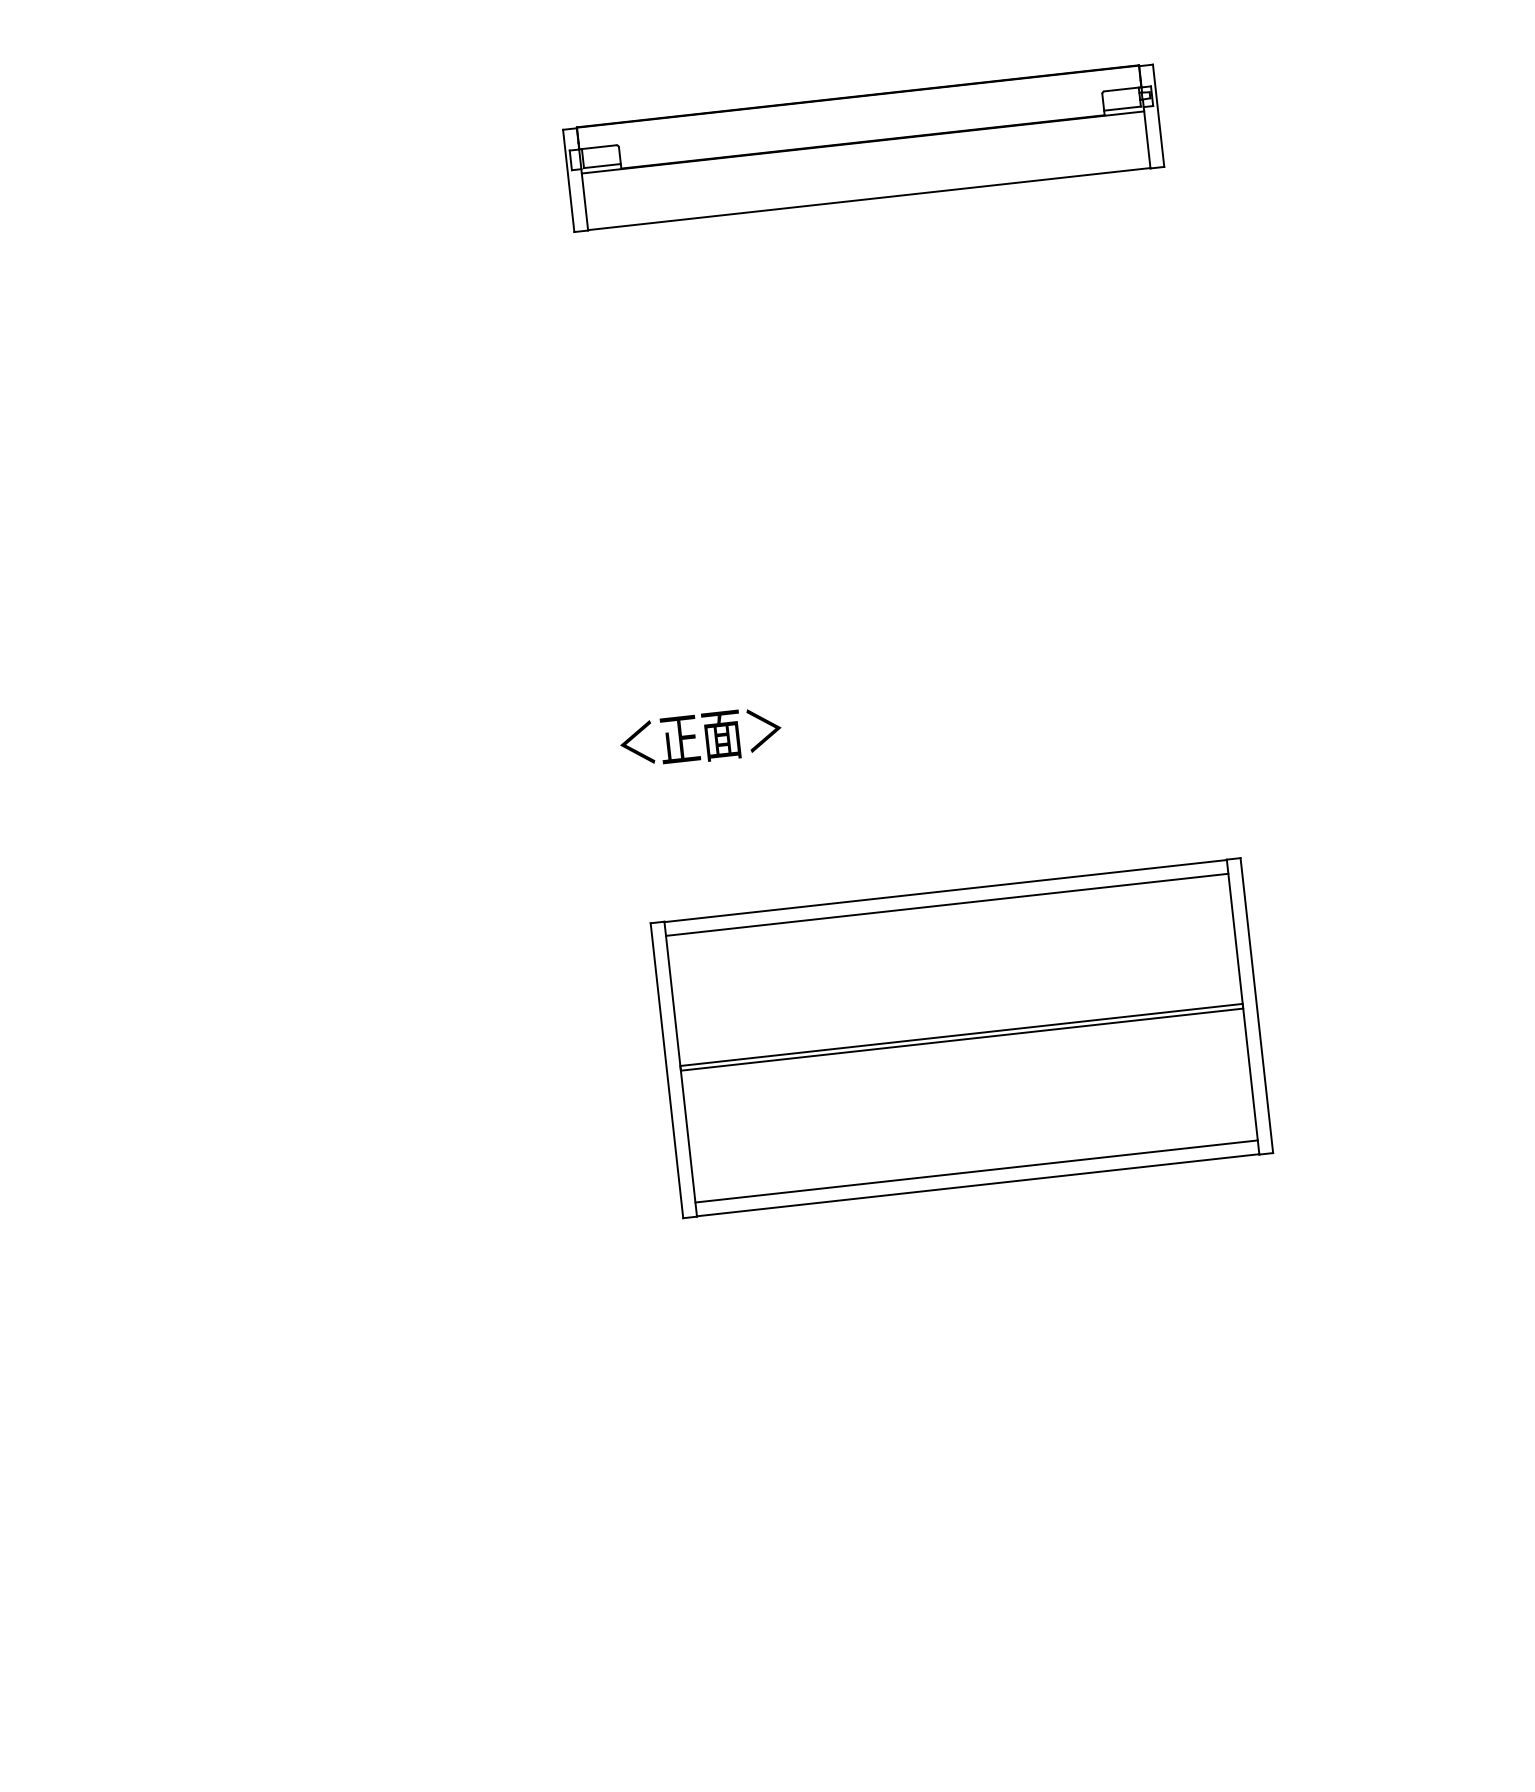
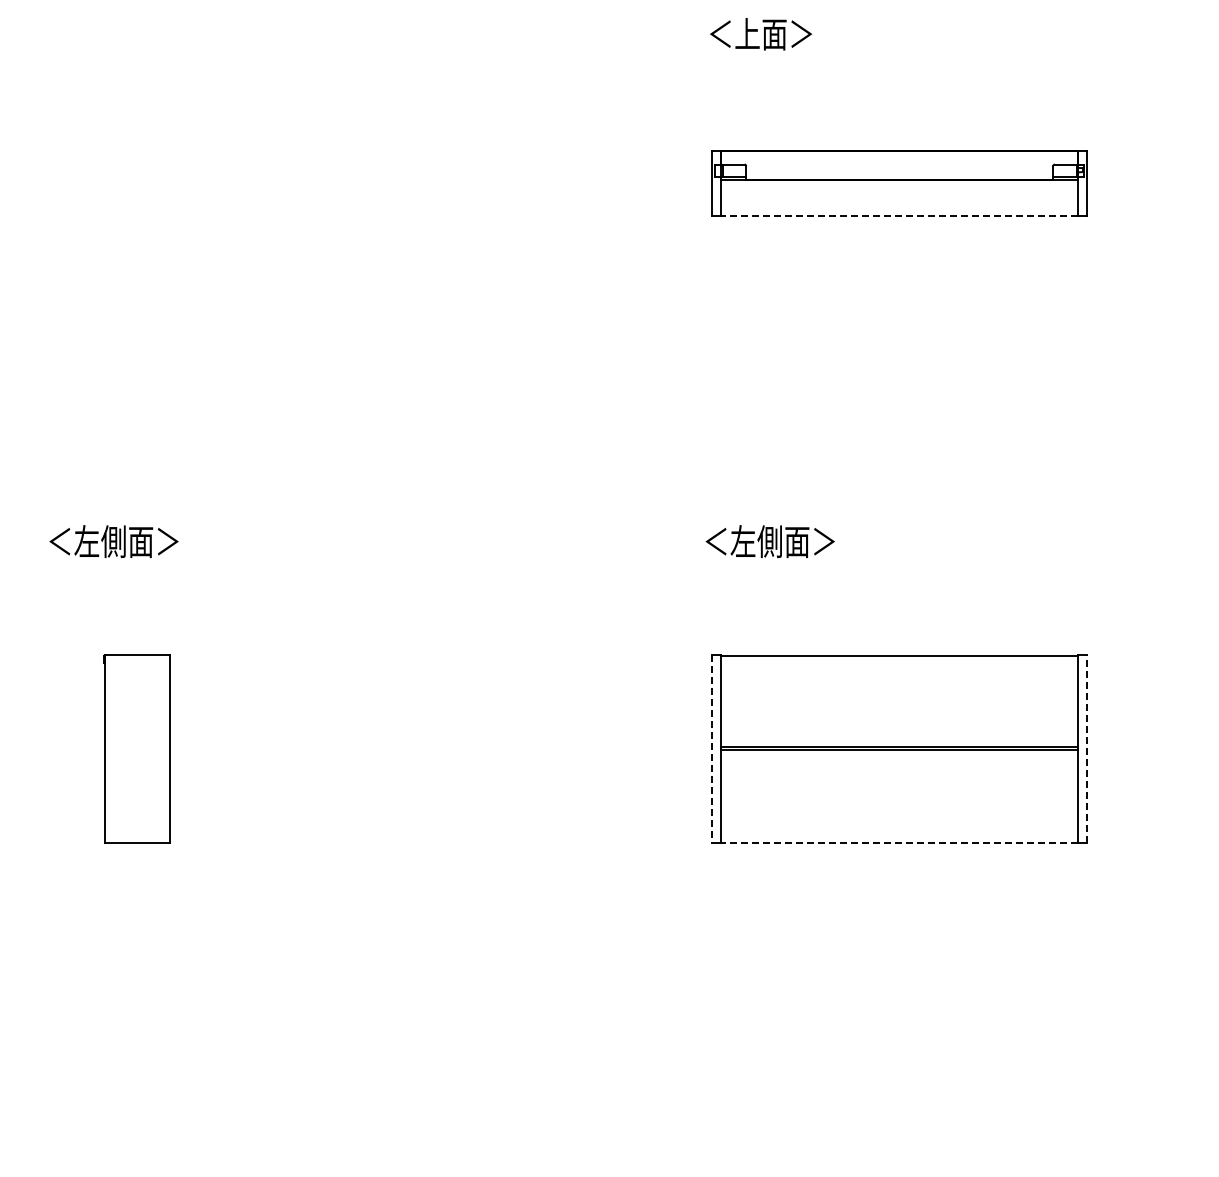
line: (868, 198) -> (899, 215), solid -> dashed
text: (741, 731) -> (782, 541), ＜正面＞ -> ＜左側面＞
line: (946, 905) -> (899, 664), removed
line: (1257, 1006) -> (1087, 749), solid -> dashed
line: (667, 1071) -> (712, 749), solid -> dashed
line: (976, 1171) -> (899, 833), removed
line: (977, 1185) -> (899, 842), solid -> dashed

